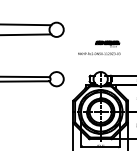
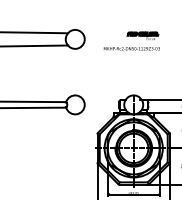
part: (99, 47) -> (132, 40), moved

